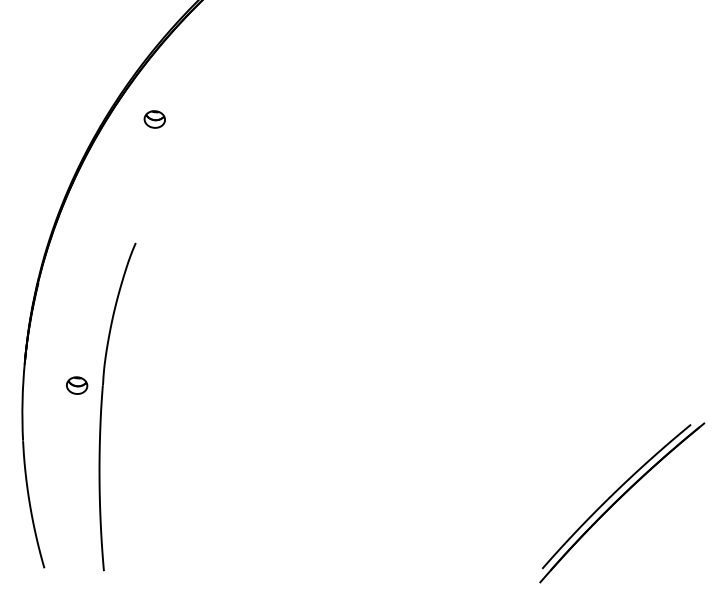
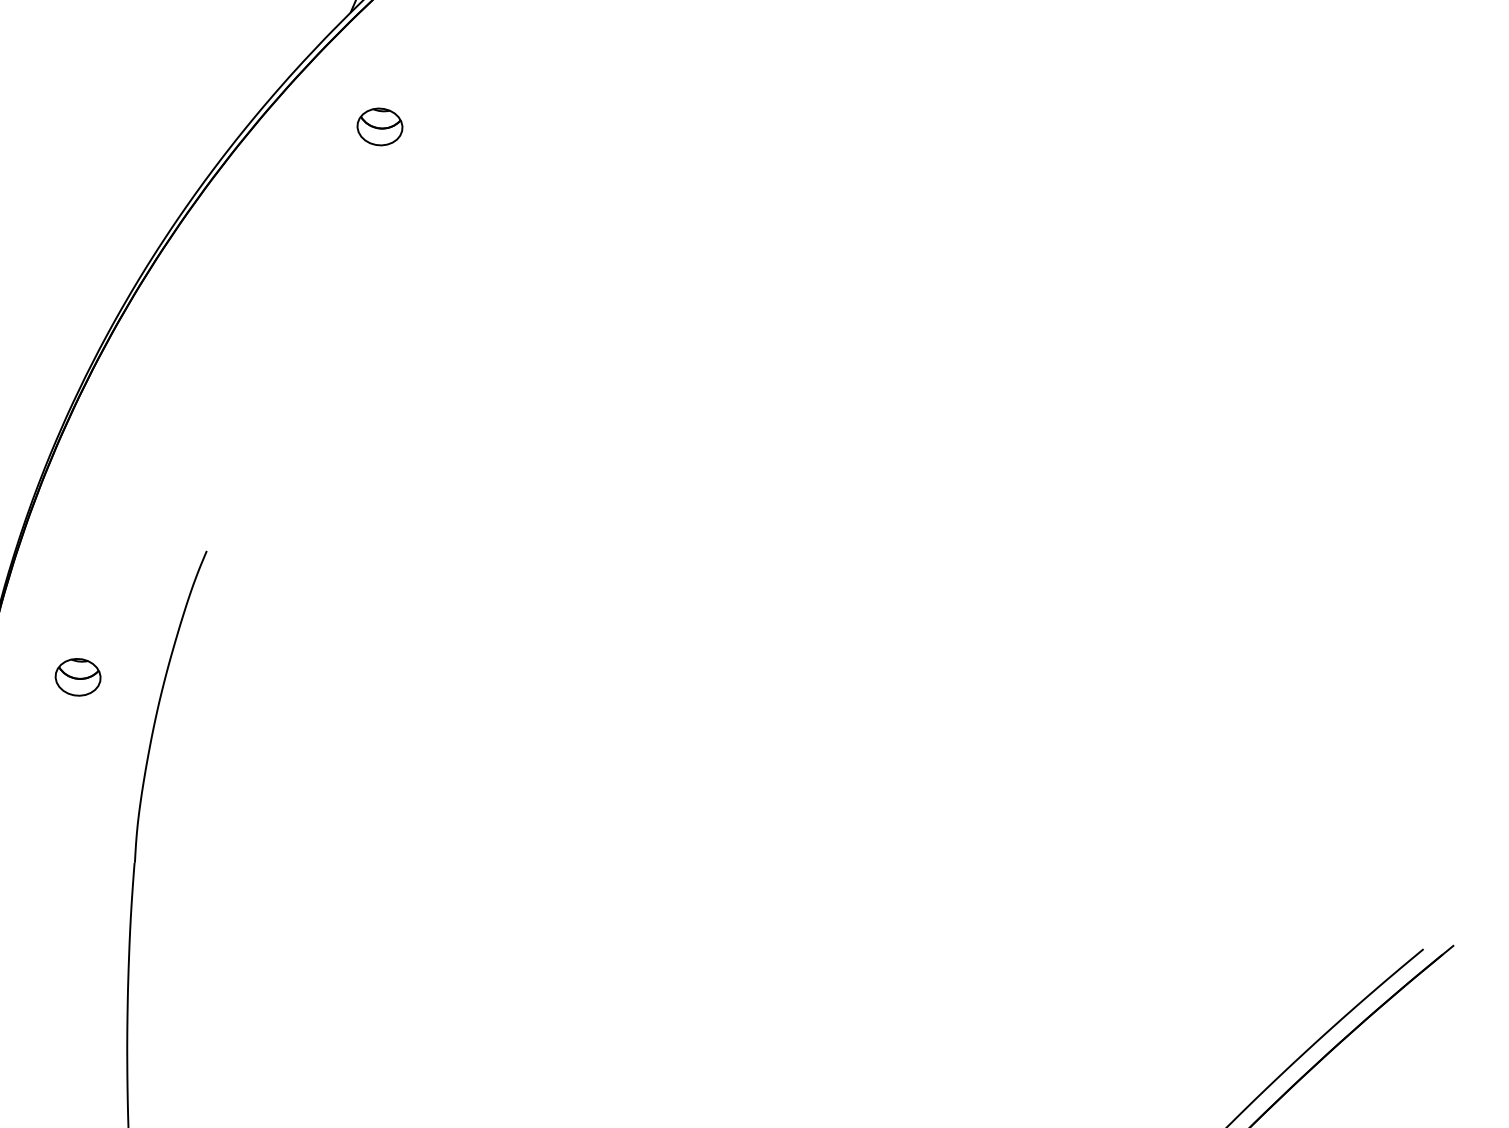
part: (154, 119) -> (379, 126), moved
part: (77, 385) -> (78, 677), moved

